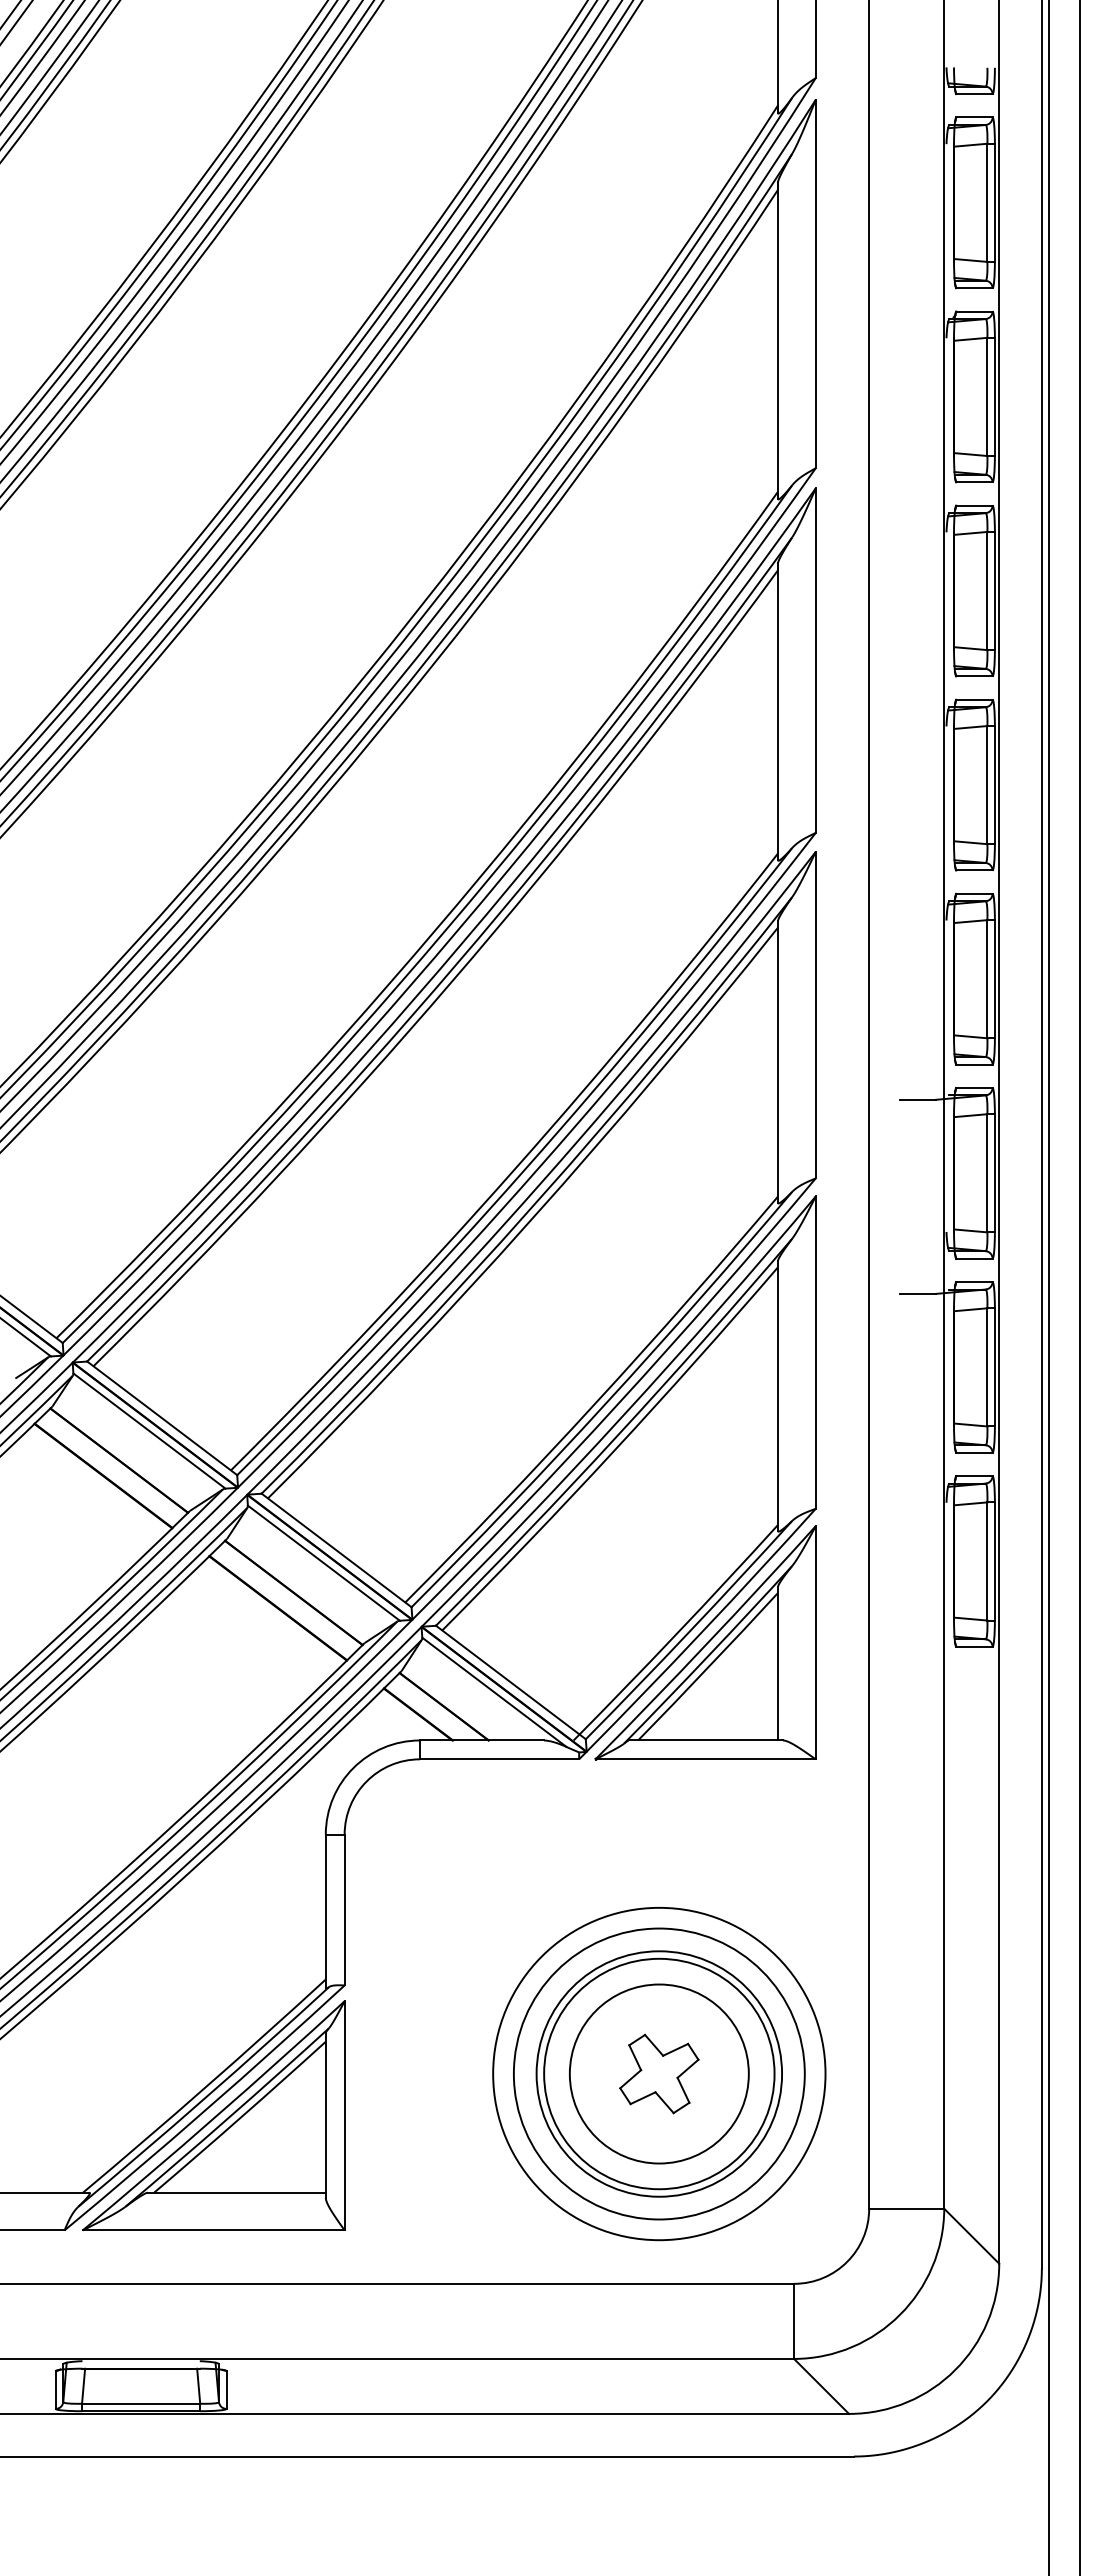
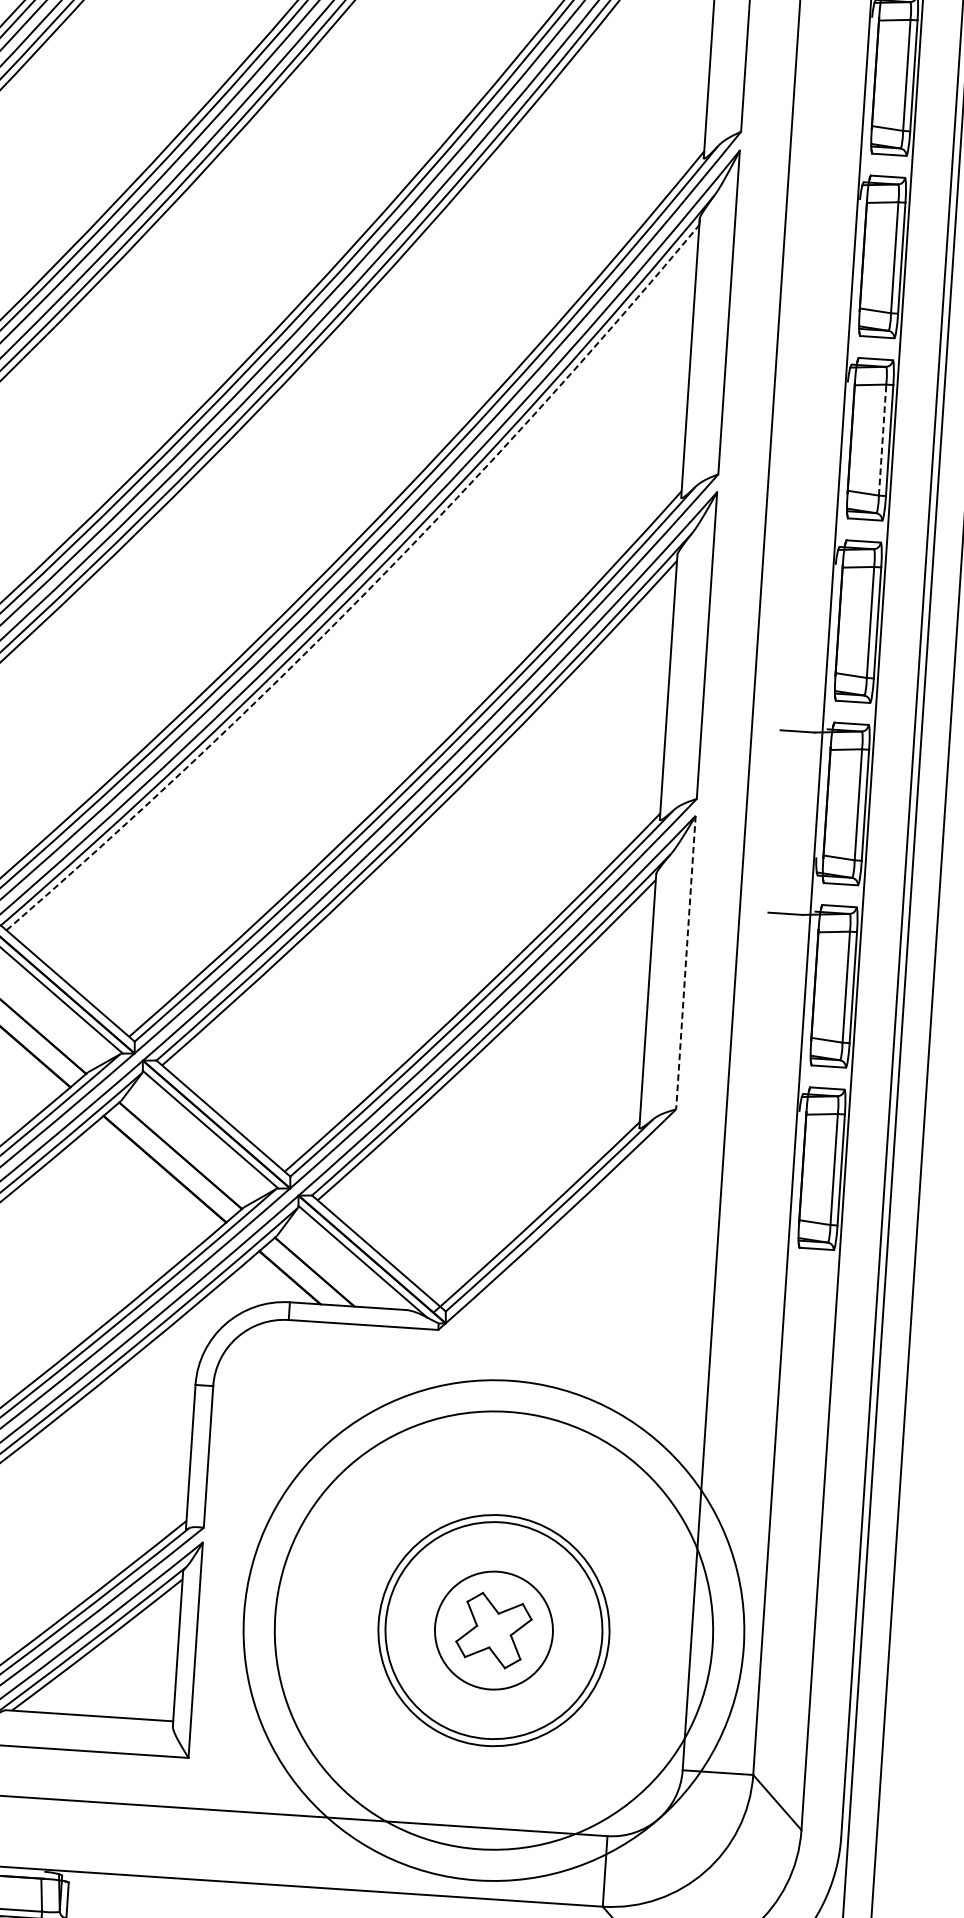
line: (987, 784) -> (882, 439), solid -> dashed
arc: (451, 981) -> (366, 591), solid -> dashed
line: (815, 1353) -> (685, 963), solid -> dashed
part: (705, 1642) -> (564, 1228), removed
circle: (658, 2073) -> (493, 1630), size x0.7
circle: (658, 2073) -> (493, 1630), size x1.6
circle: (659, 2073) -> (494, 1630), size x1.6

